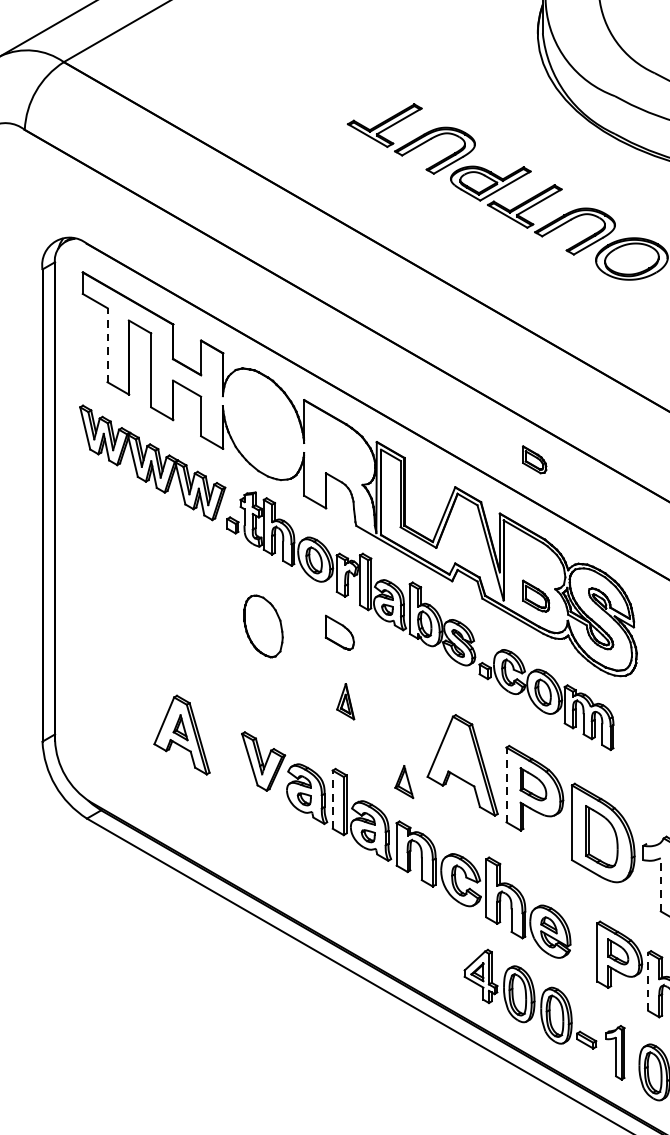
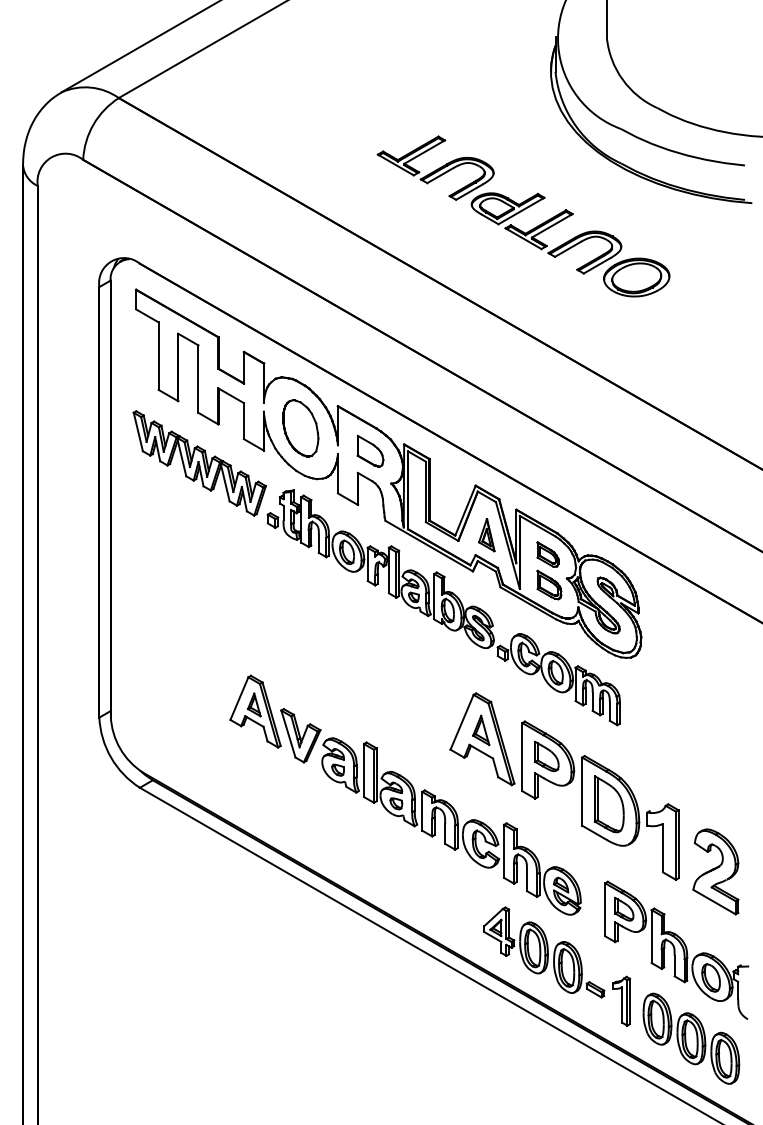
line: (107, 345) -> (158, 356), dashed -> solid
part: (534, 459) -> (547, 554), moved
part: (263, 626) -> (300, 428), moved
part: (339, 631) -> (370, 450), moved
part: (345, 702) -> (486, 535), moved
part: (181, 734) -> (255, 711), moved
part: (404, 781) -> (481, 729), moved
line: (506, 784) -> (522, 756), dashed -> solid
line: (333, 799) -> (364, 770), dashed -> solid
line: (661, 884) -> (663, 847), dashed -> solid
line: (648, 981) -> (651, 936), dashed -> solid

